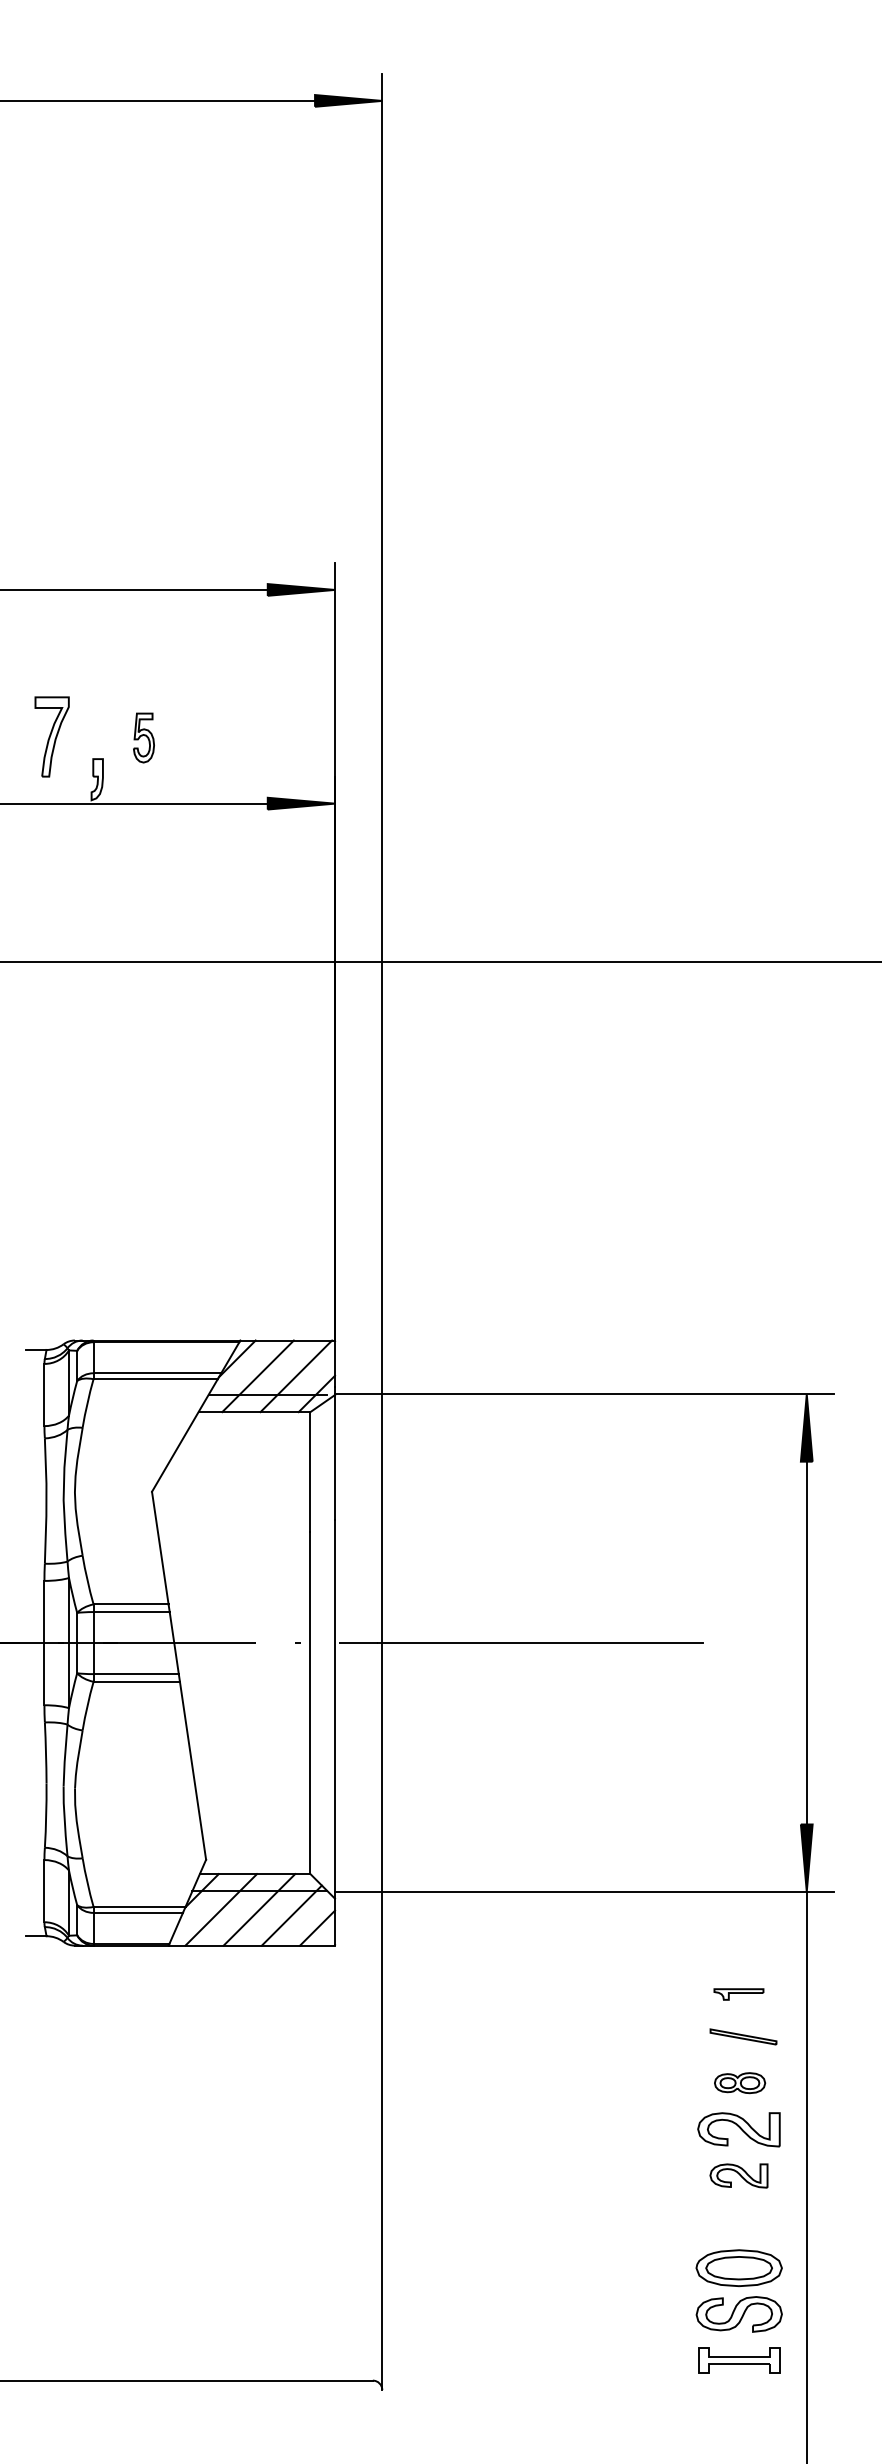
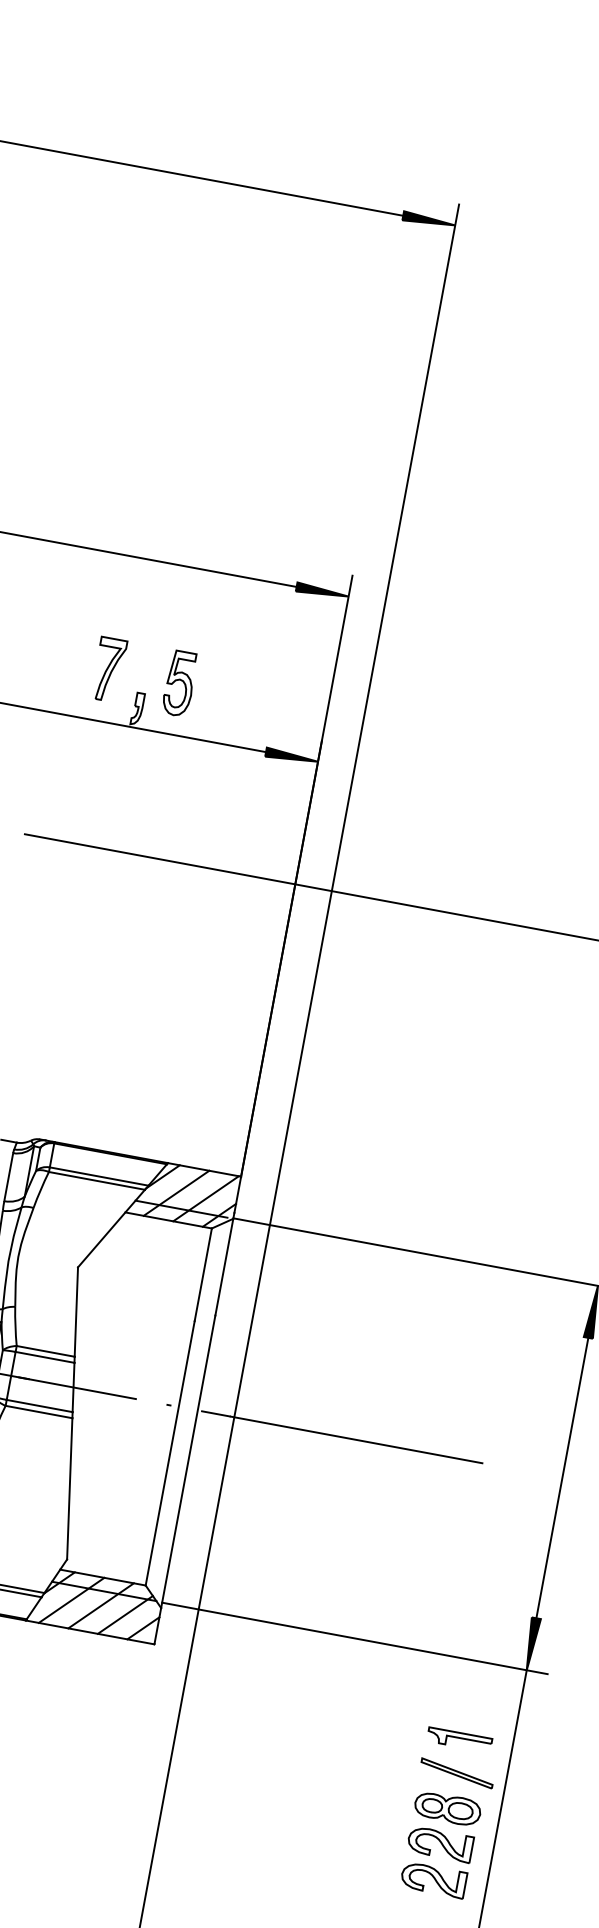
part: (143, 737) -> (179, 683), size x1.67
part: (738, 1994) -> (459, 1739), size x1.67
part: (743, 2036) -> (457, 1773), size x1.43
part: (739, 2082) -> (447, 1808), size x1.67
part: (738, 2175) -> (433, 1879), size x1.43

